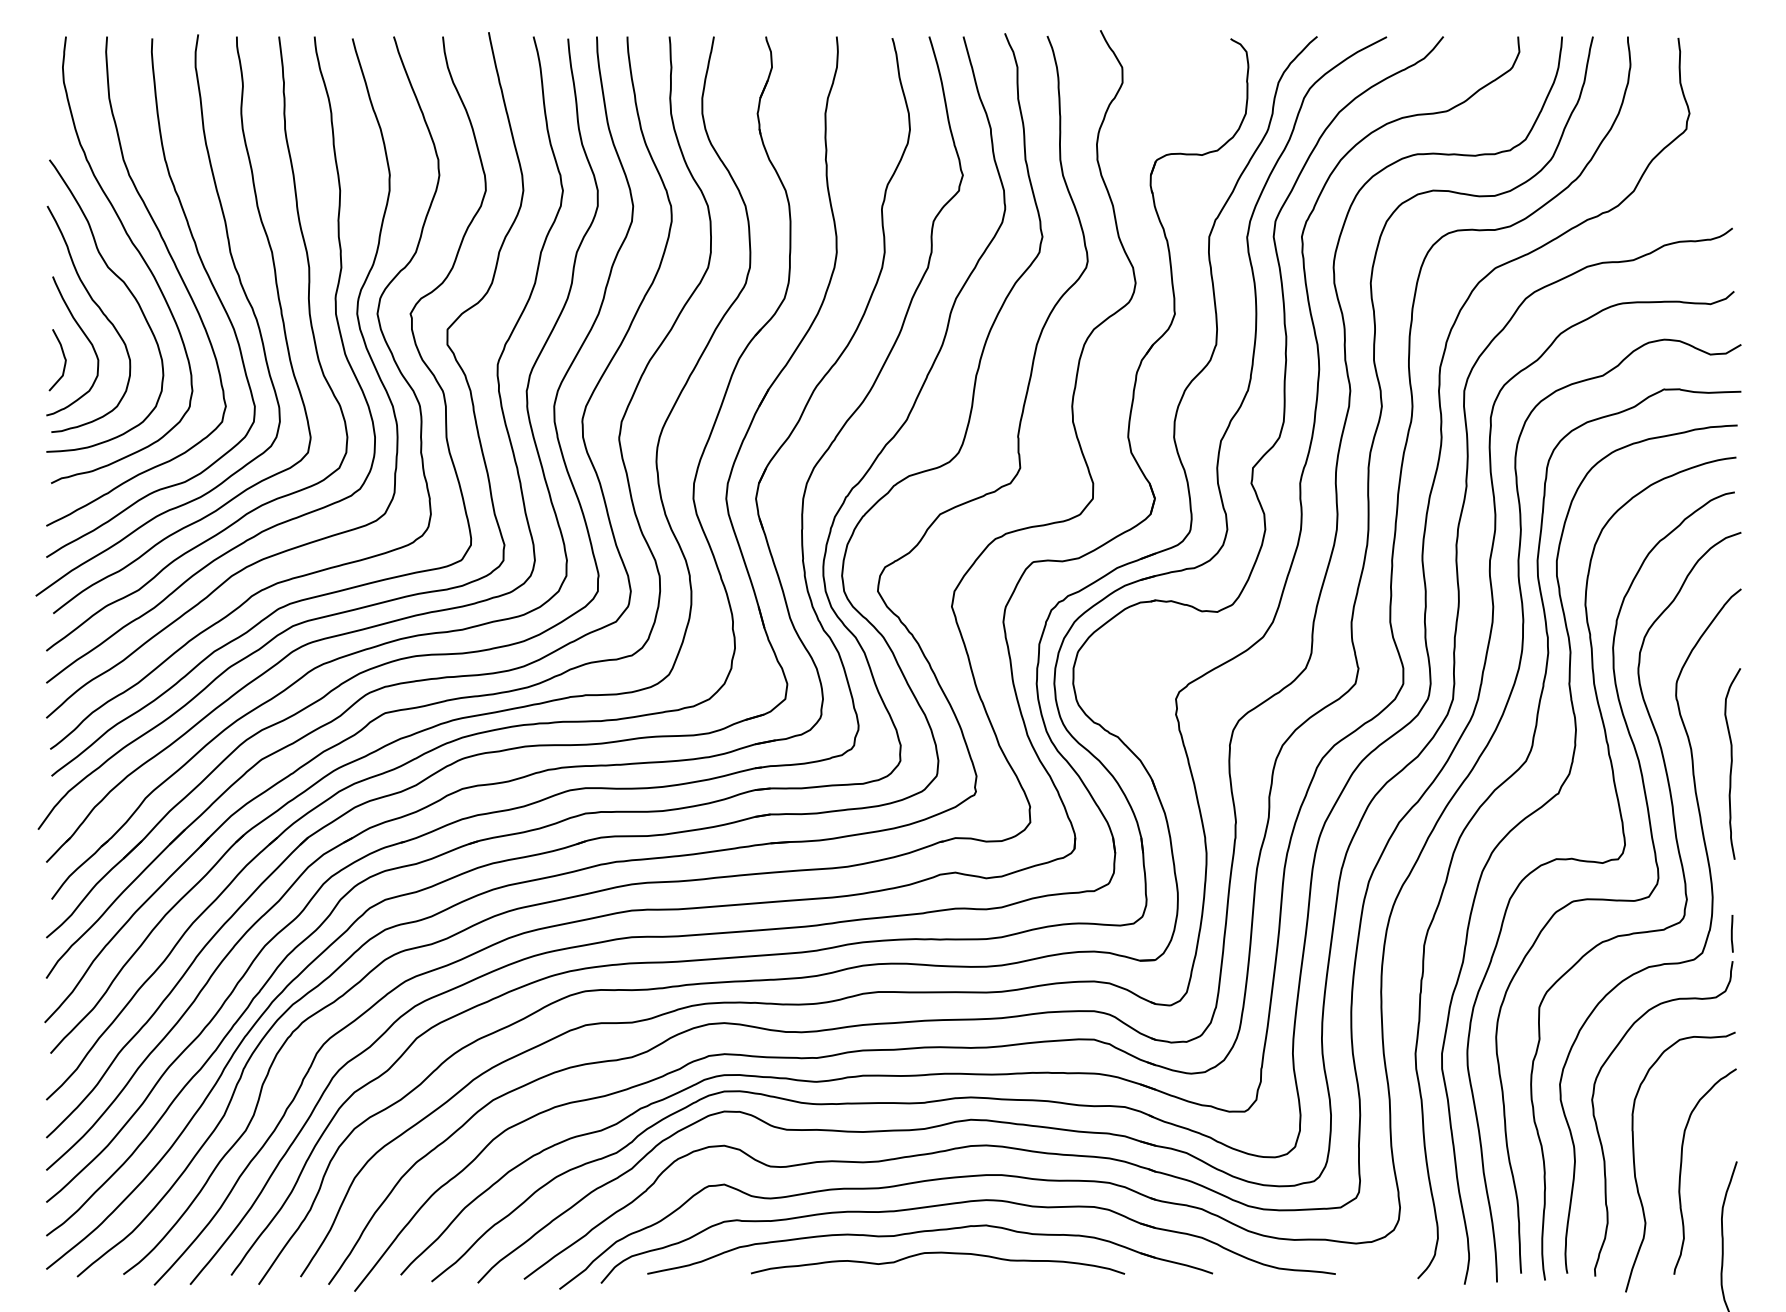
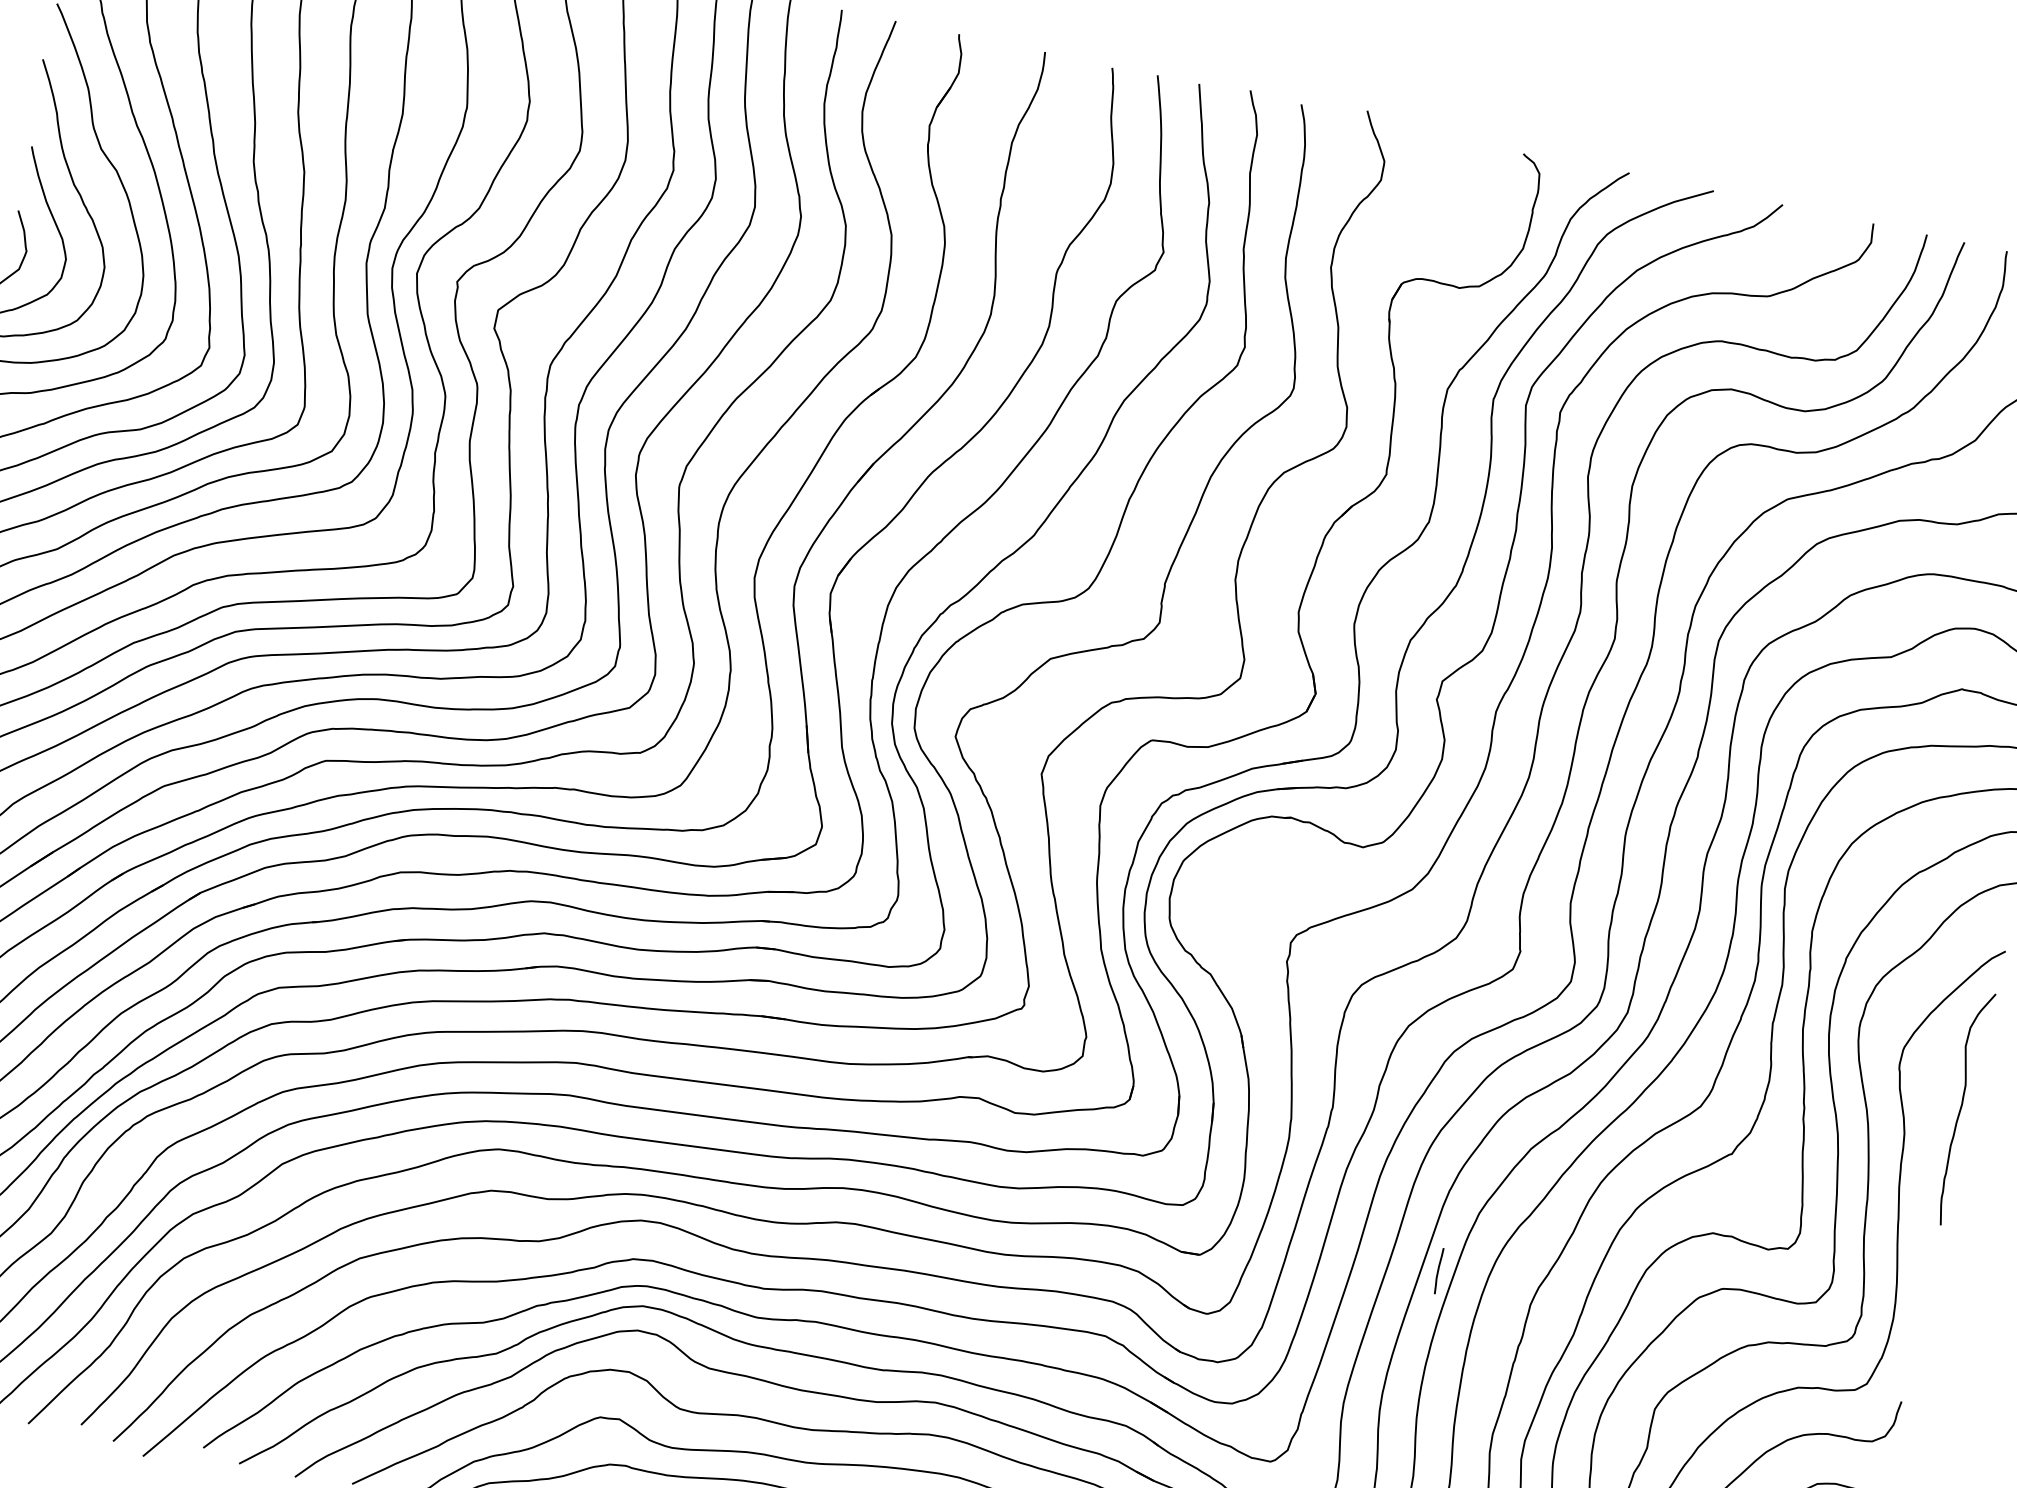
curve: (1732, 763) -> (1962, 1107), moved
line: (1731, 933) -> (1437, 1270), moved

